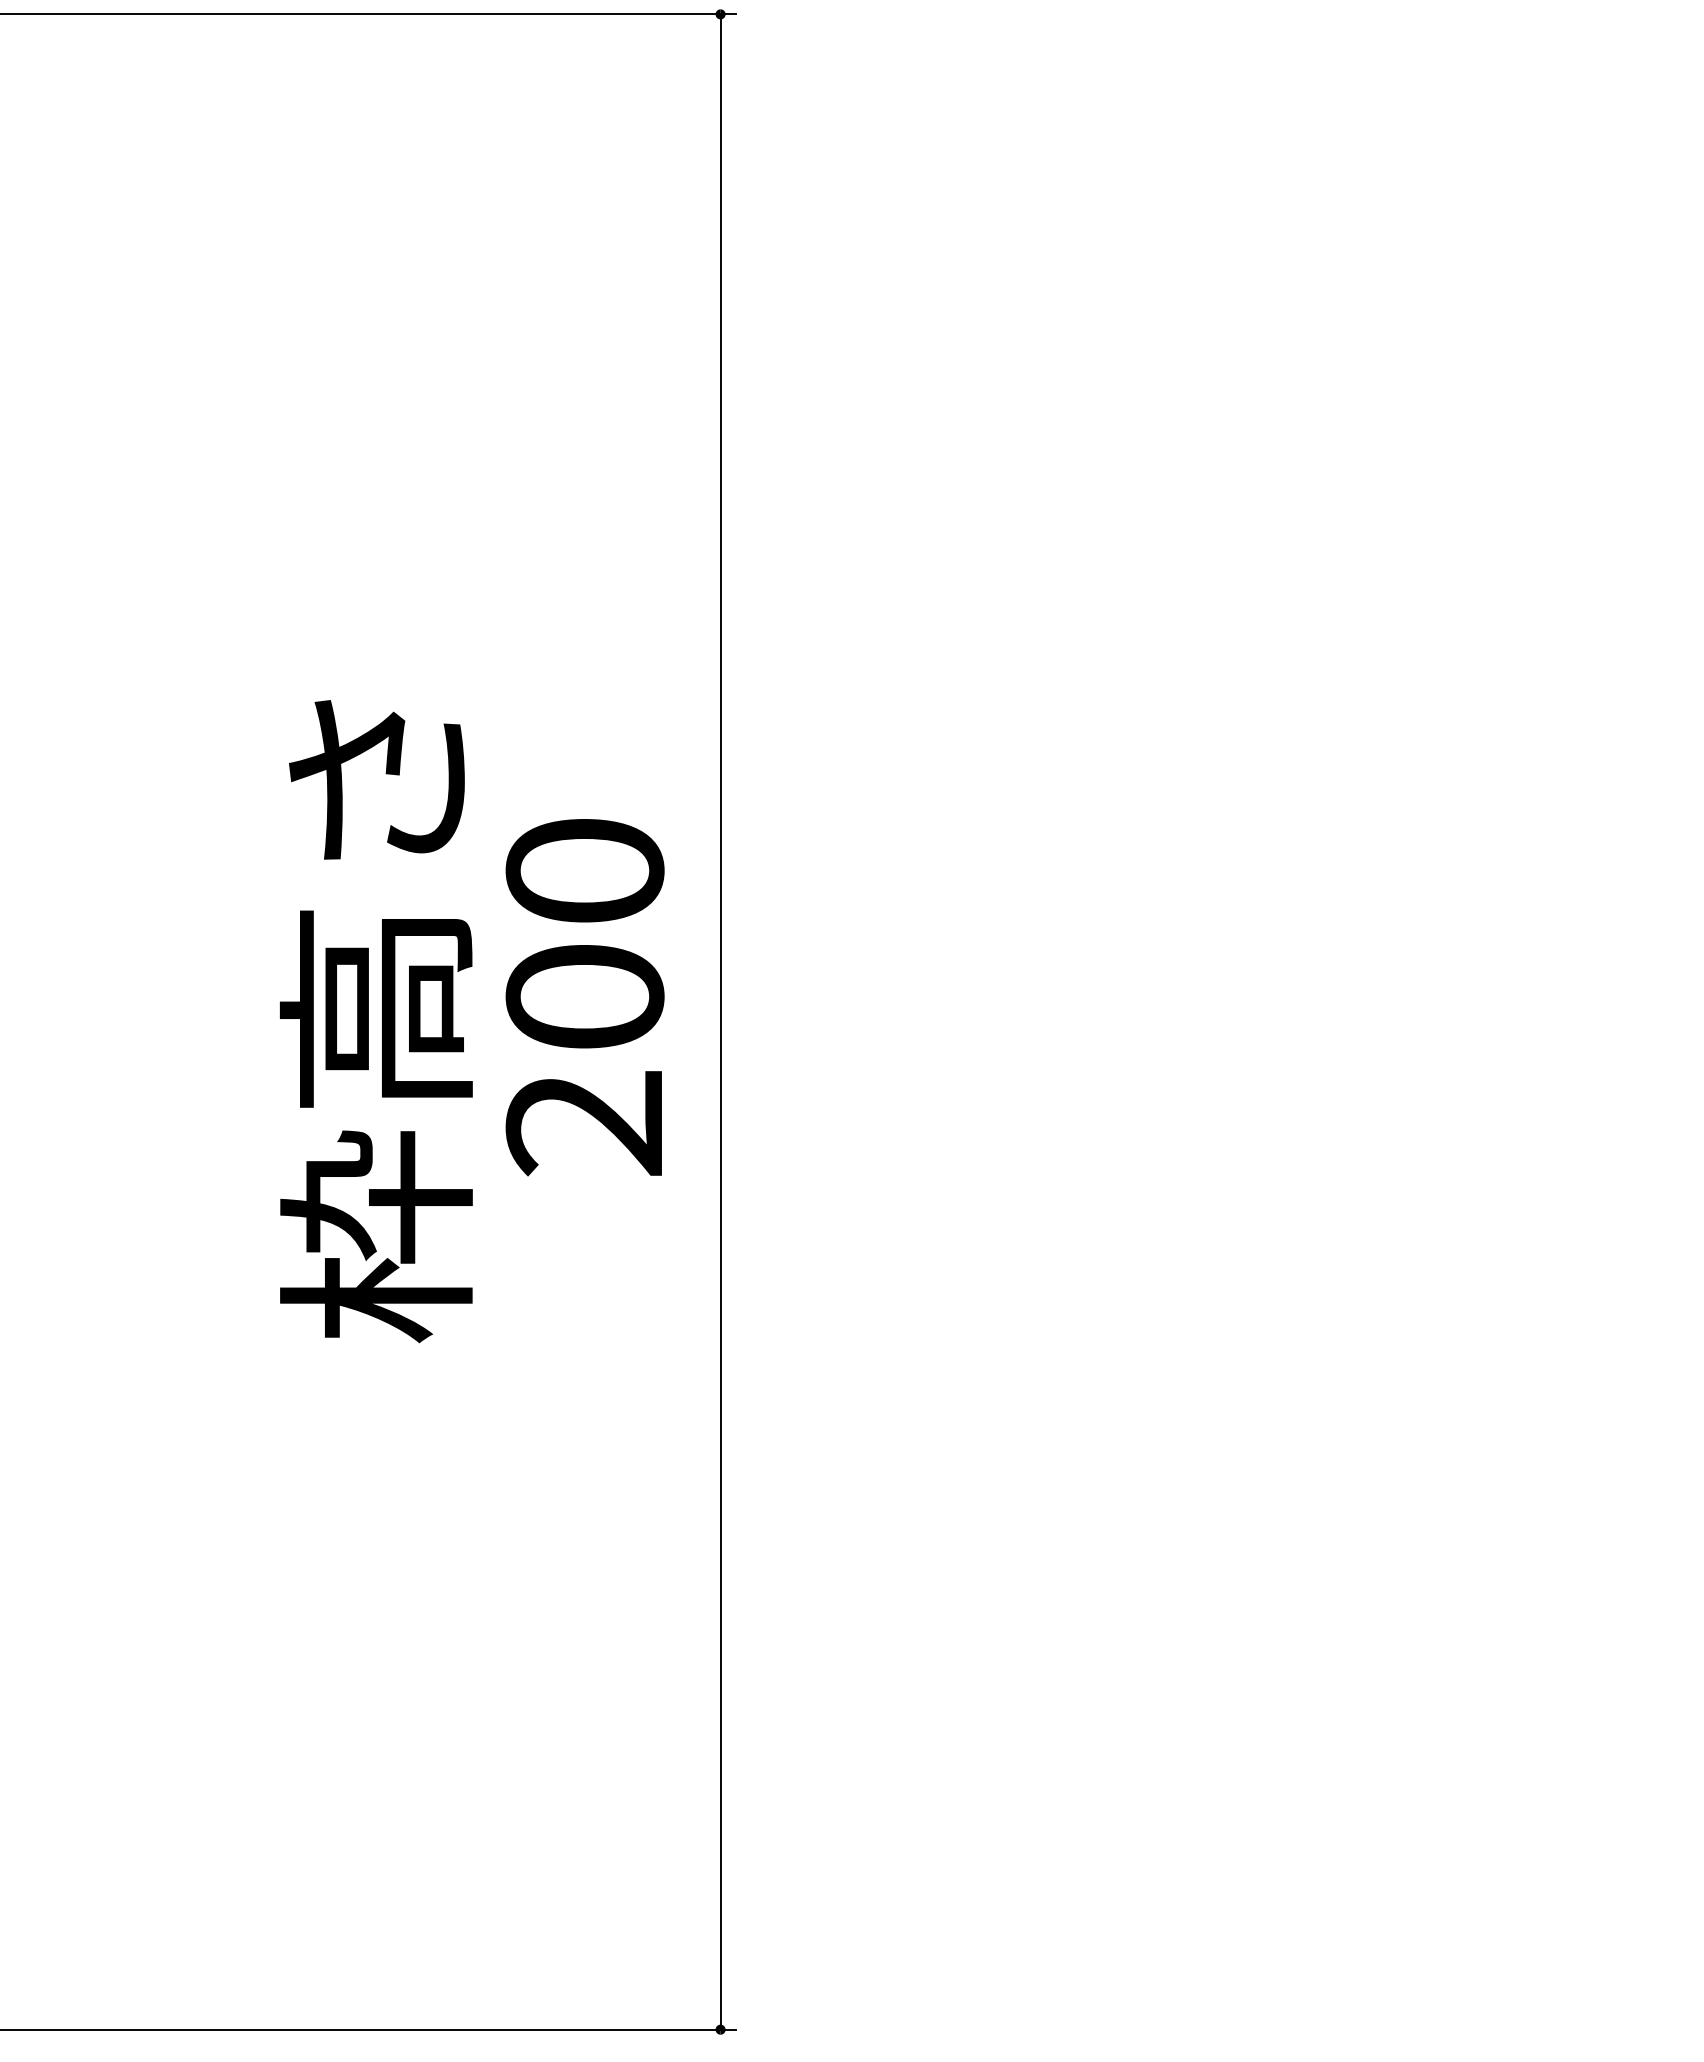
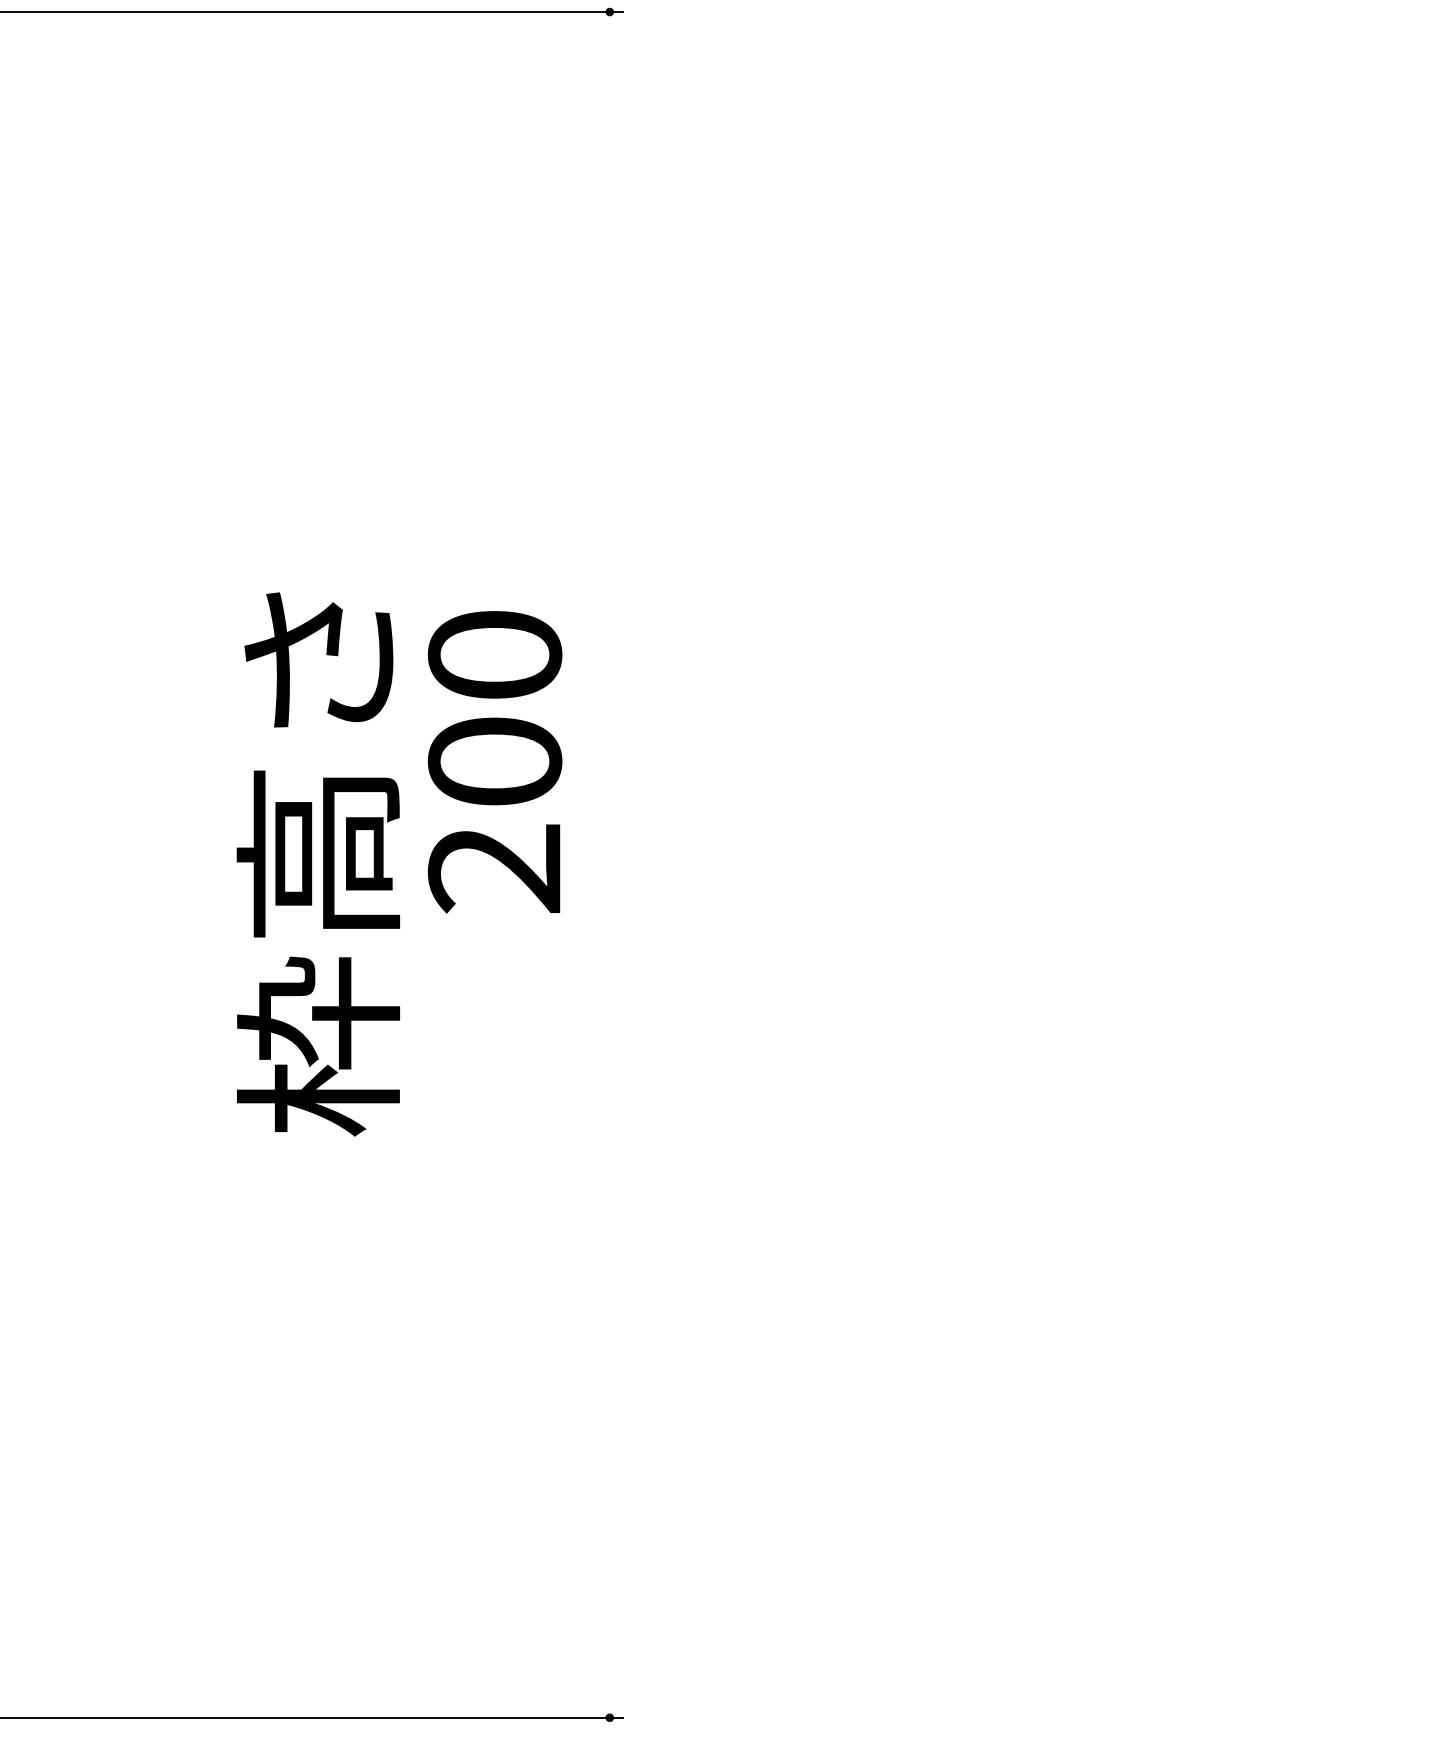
text: (584, 997) -> (494, 762), moved
line: (720, 1021) -> (609, 864), removed

